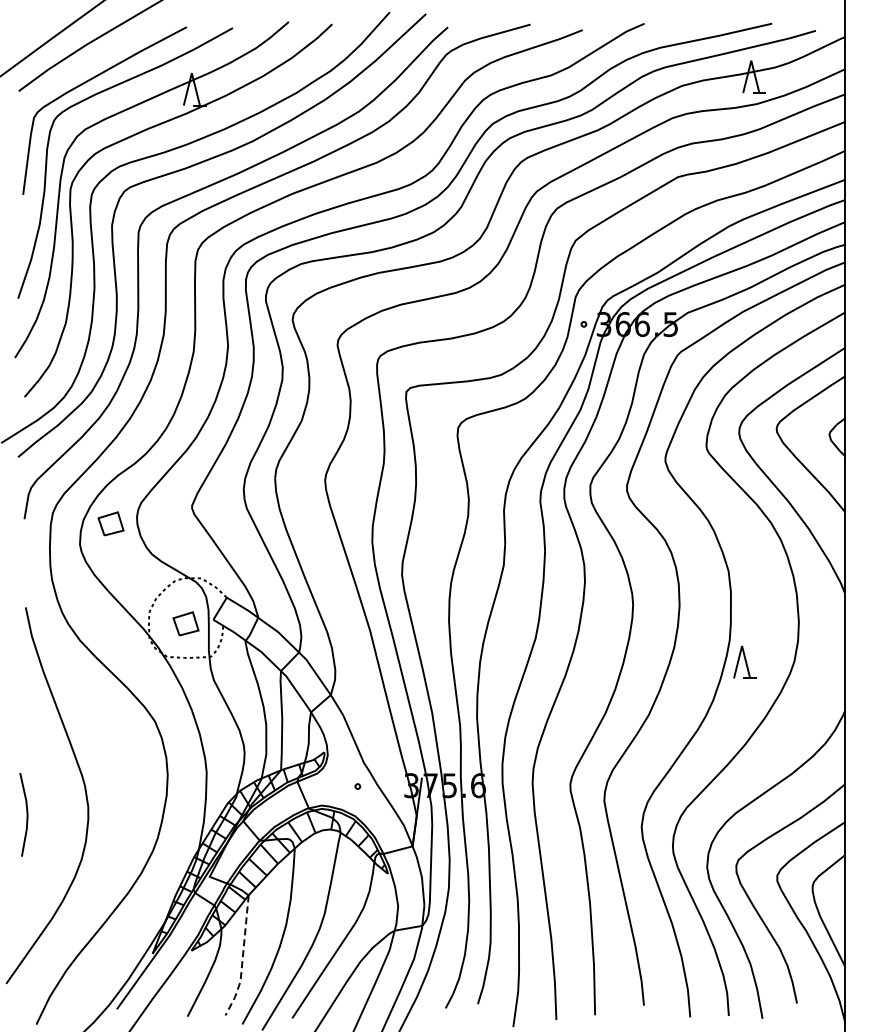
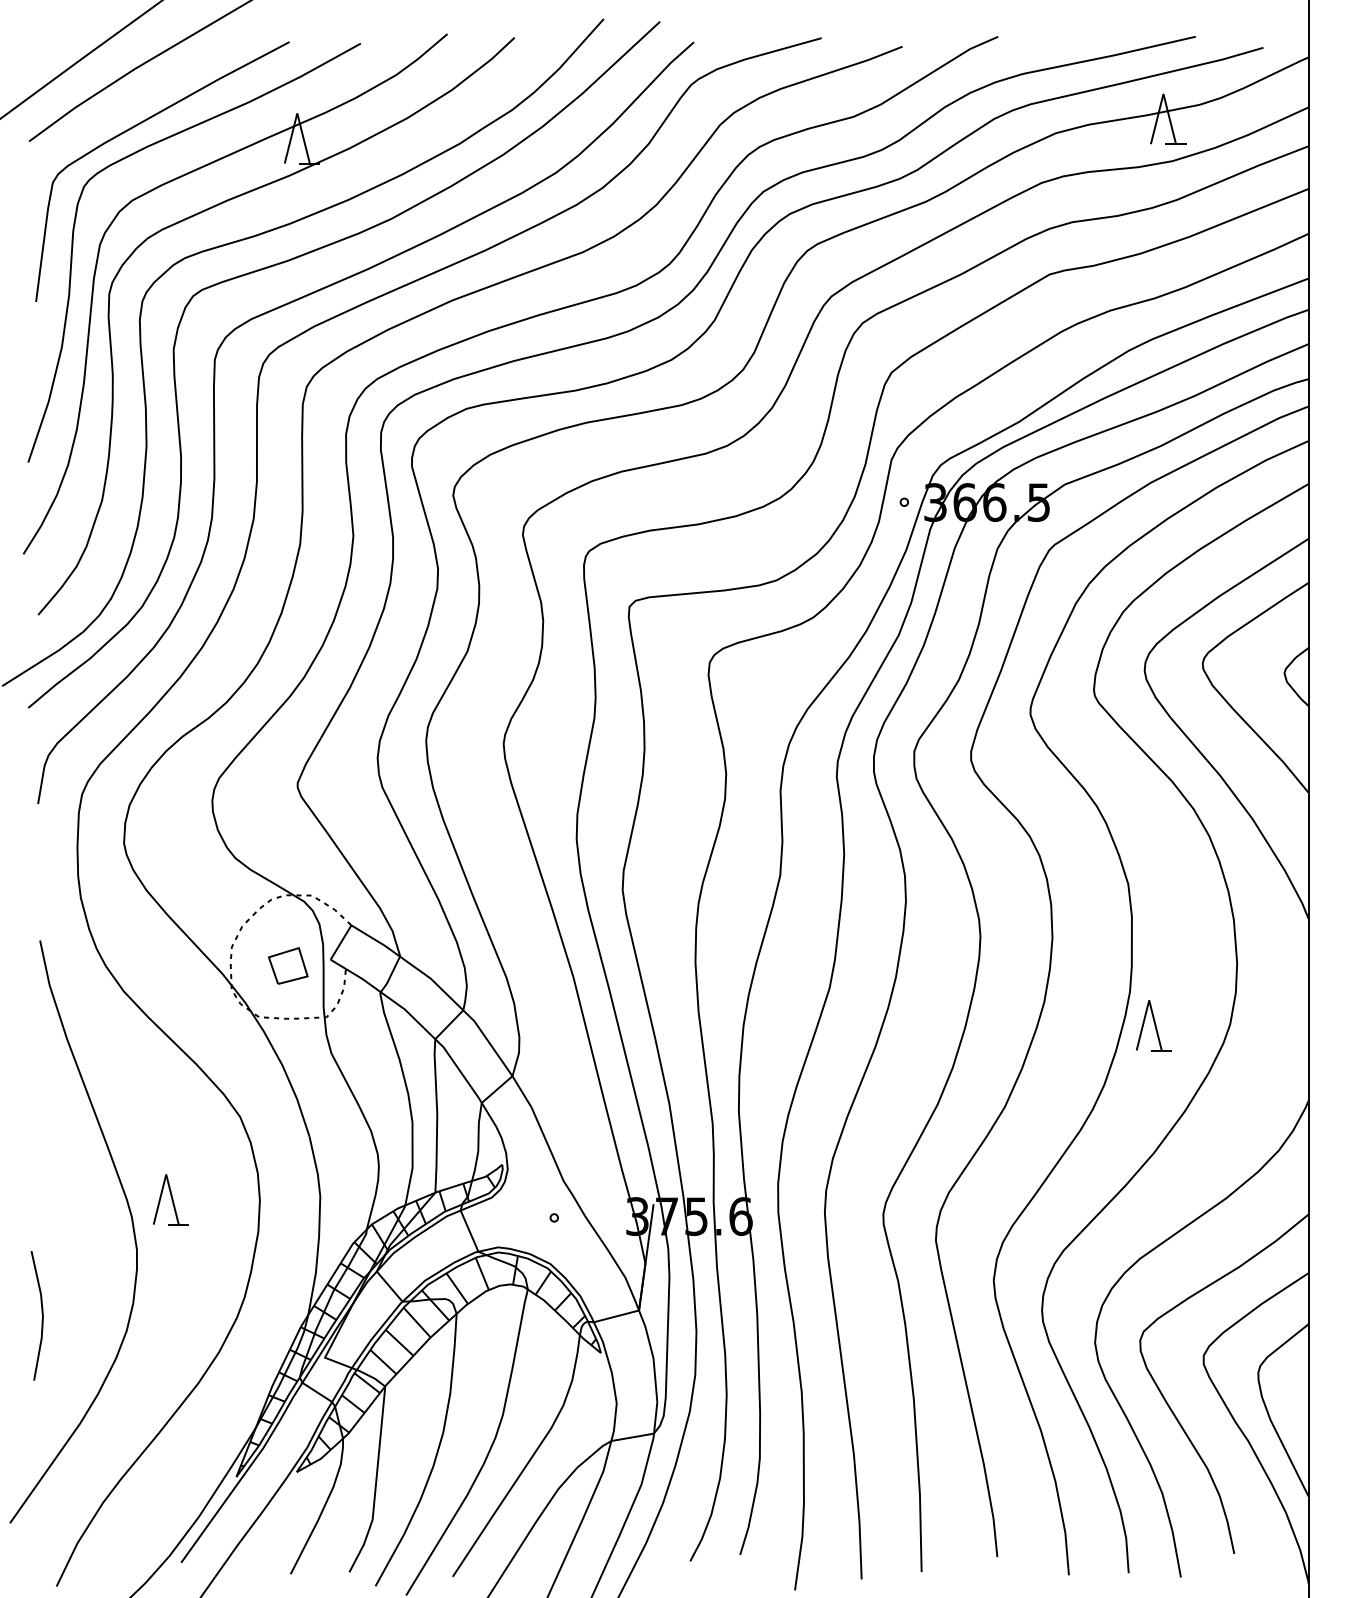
part: (110, 523) -> (171, 810), removed
part: (109, 774) -> (169, 1199), added
line: (26, 814) -> (41, 1315), moved
line: (242, 958) -> (375, 1484), dashed -> solid

